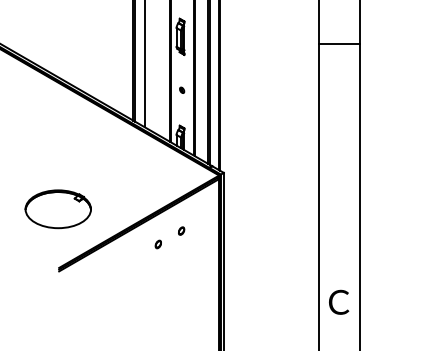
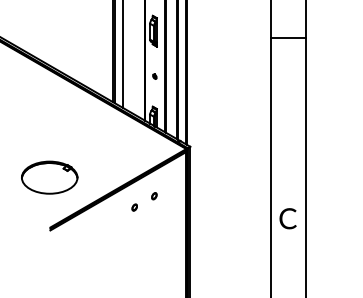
text: (338, 302) -> (287, 218), moved

